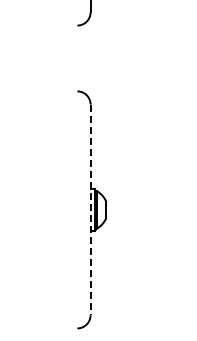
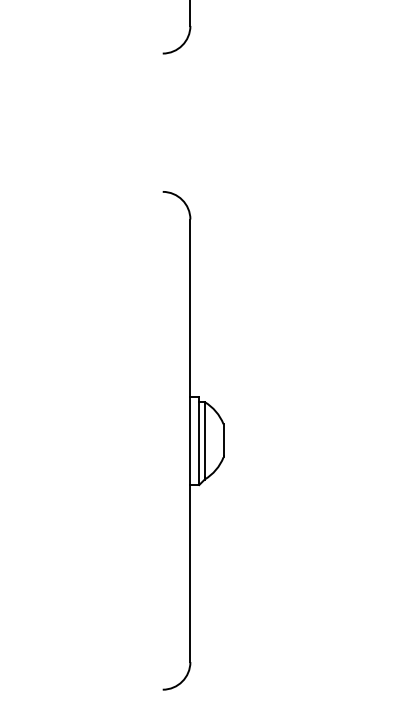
line: (90, 210) -> (190, 442), dashed -> solid

